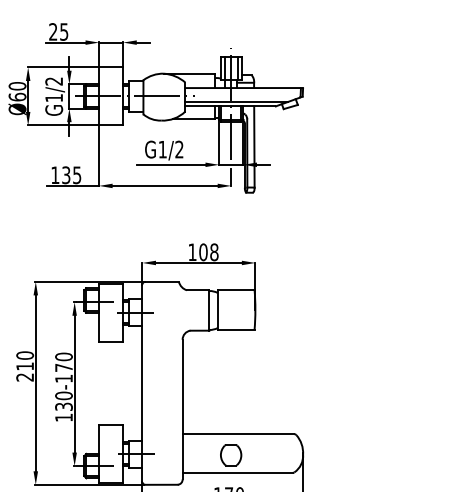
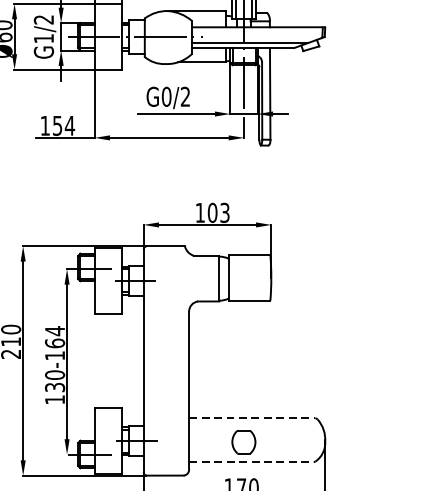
text: (162, 149) -> (166, 96), G1/2 -> G0/2
text: (71, 175) -> (63, 126), 135 -> 154
text: (214, 252) -> (225, 213), 108 -> 103
text: (63, 362) -> (54, 337), 130-170 -> 130-164
line: (238, 434) -> (252, 418), solid -> dashed
line: (237, 472) -> (251, 461), solid -> dashed

